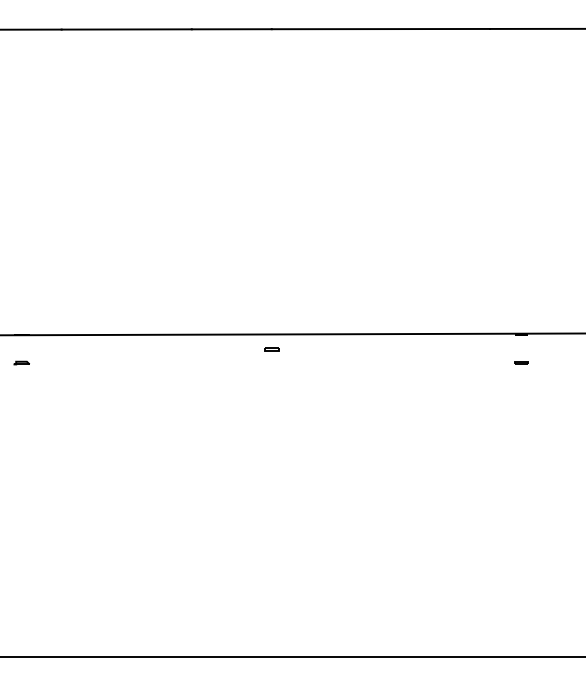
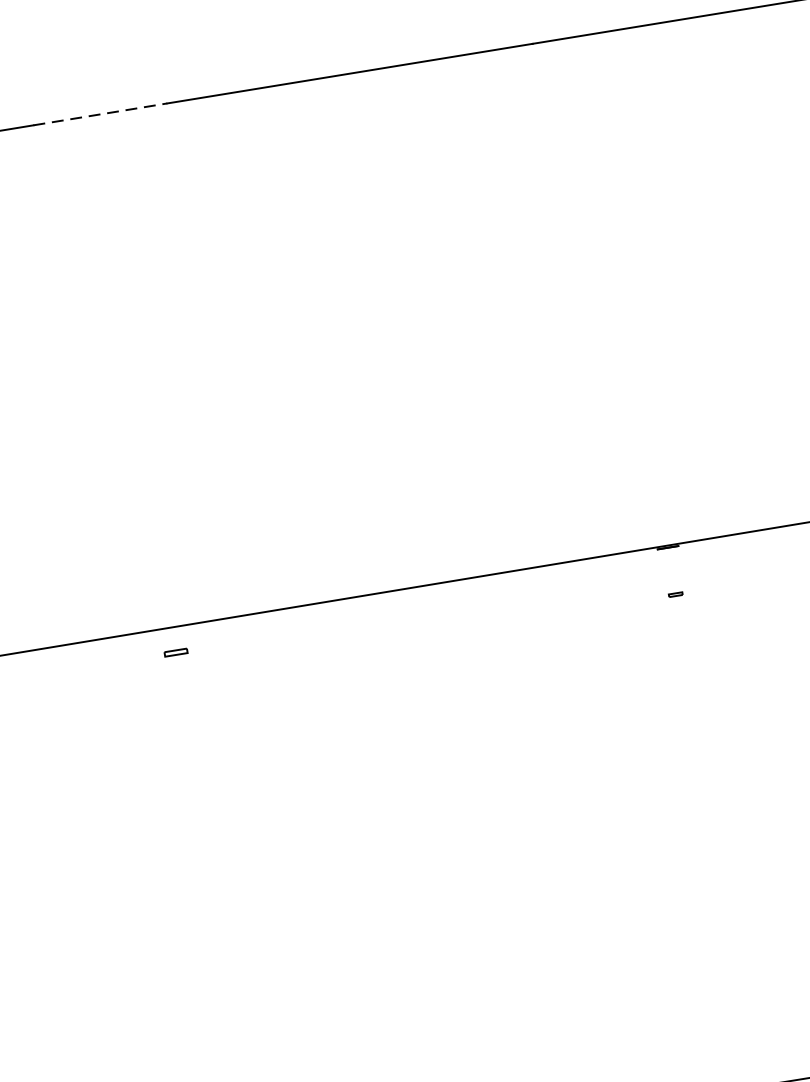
line: (231, 29) -> (99, 114), solid -> dashed
part: (271, 349) -> (175, 652), moved
part: (521, 362) -> (675, 593), size x0.6

